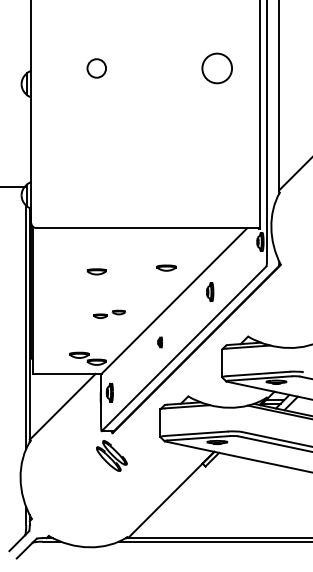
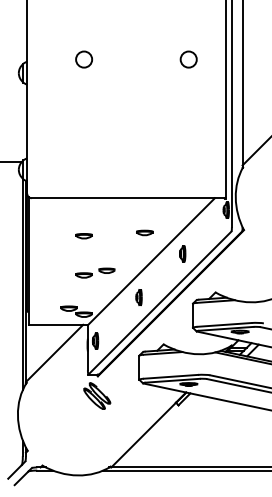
circle: (216, 68) -> (188, 59), size x0.62
part: (109, 314) -> (95, 273), size x1.43
part: (160, 342) -> (139, 297), size x1.67

